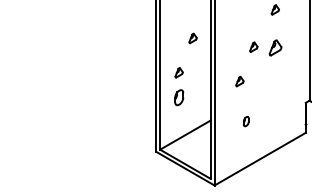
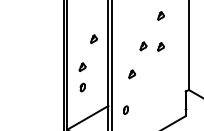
part: (274, 47) -> (160, 46), size x0.62
part: (178, 97) -> (82, 87), size x0.62
part: (246, 121) -> (126, 110), moved

